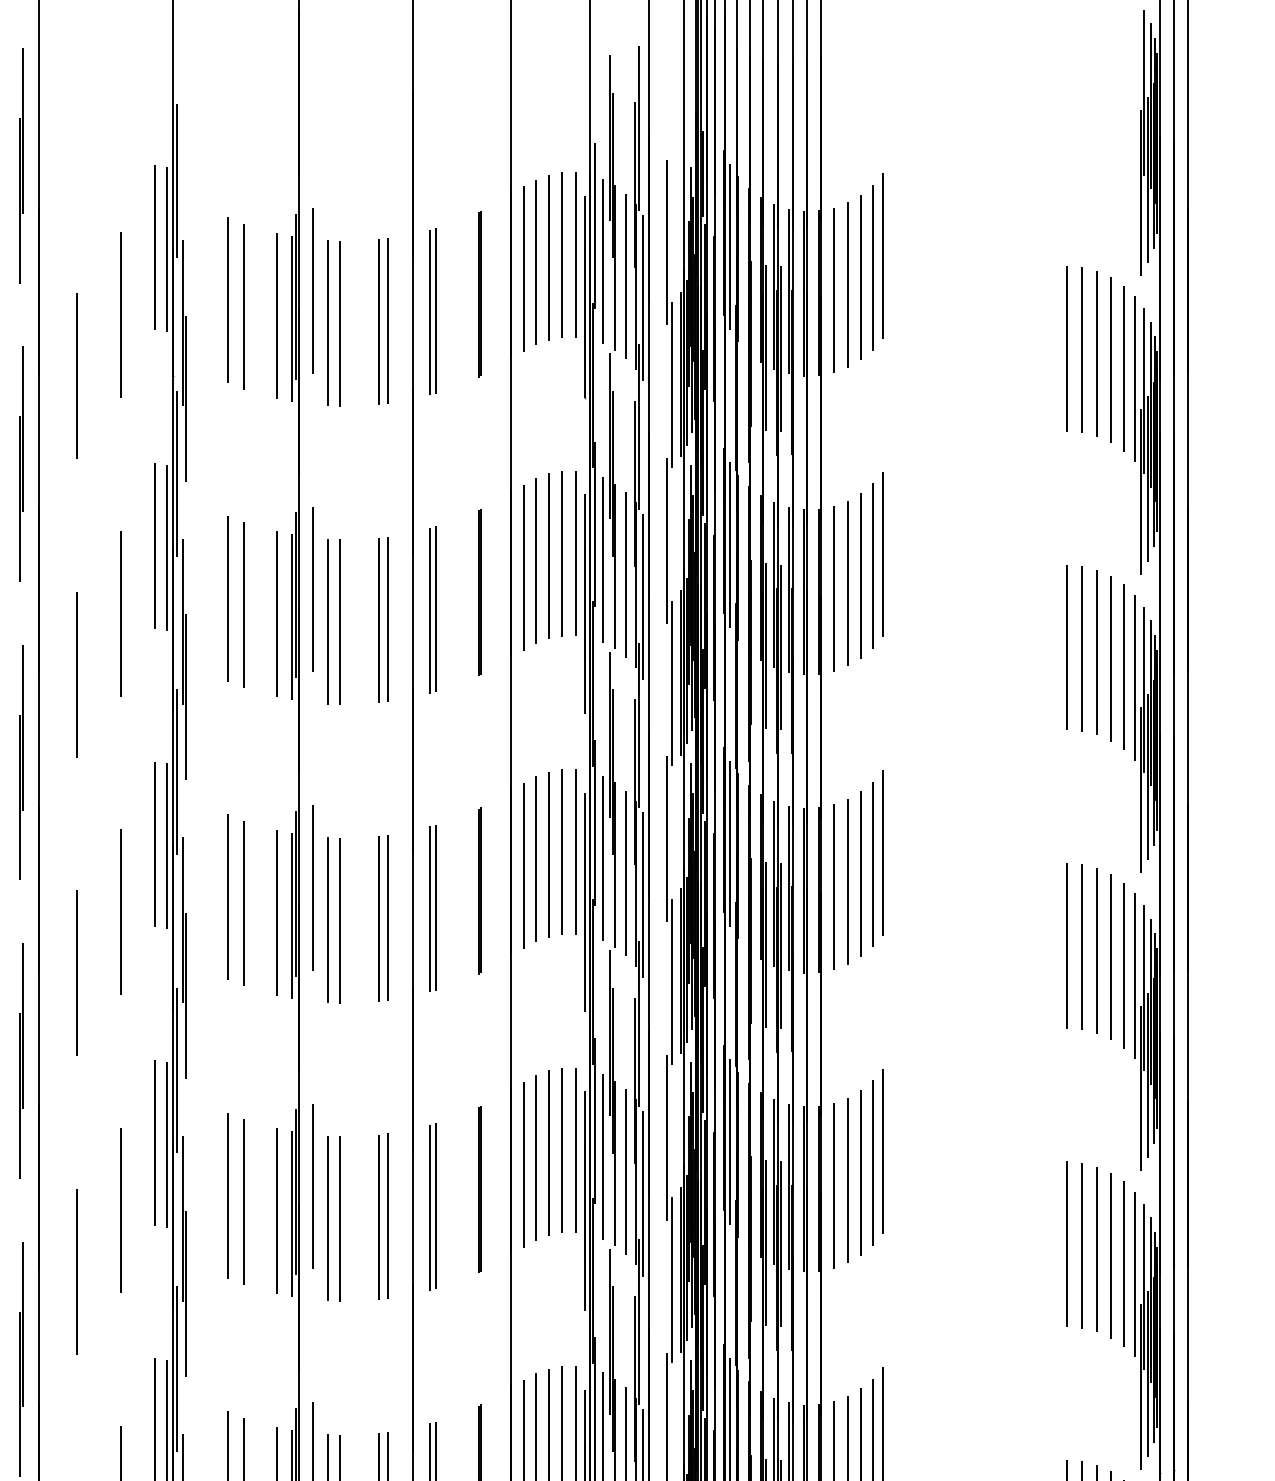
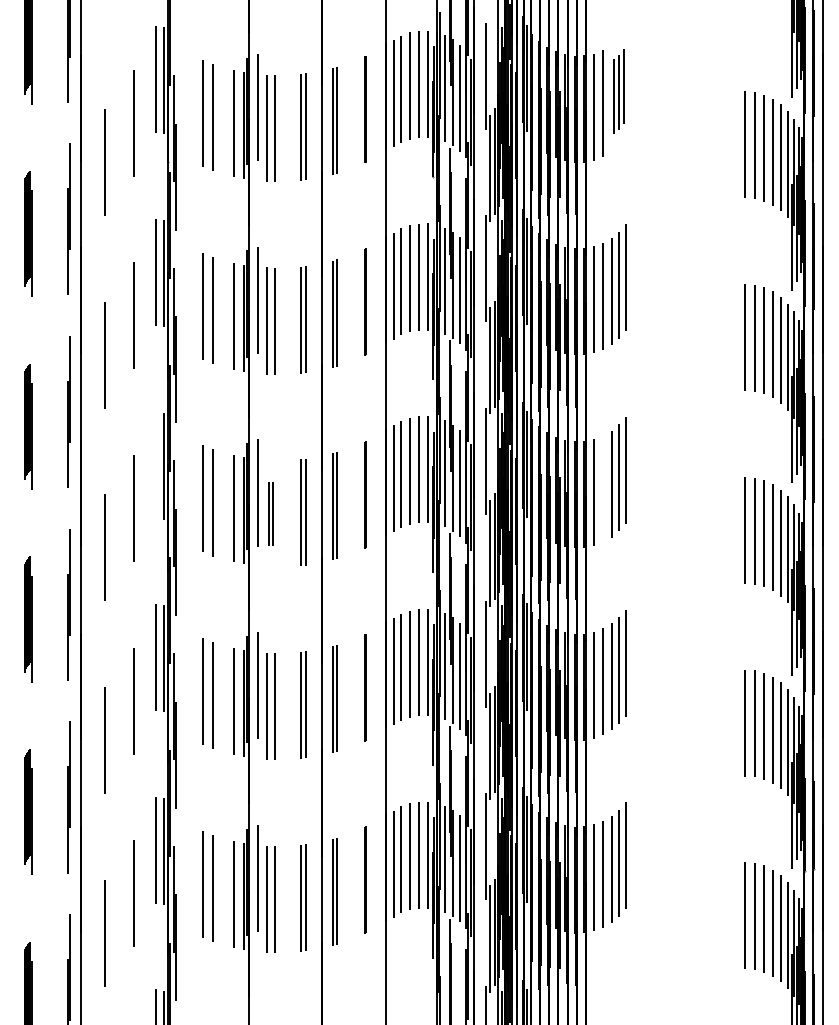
part: (871, 266) -> (618, 91), size x0.7
line: (154, 843) -> (155, 464), removed
line: (846, 882) -> (602, 489), removed
part: (332, 919) -> (270, 513), size x0.6

